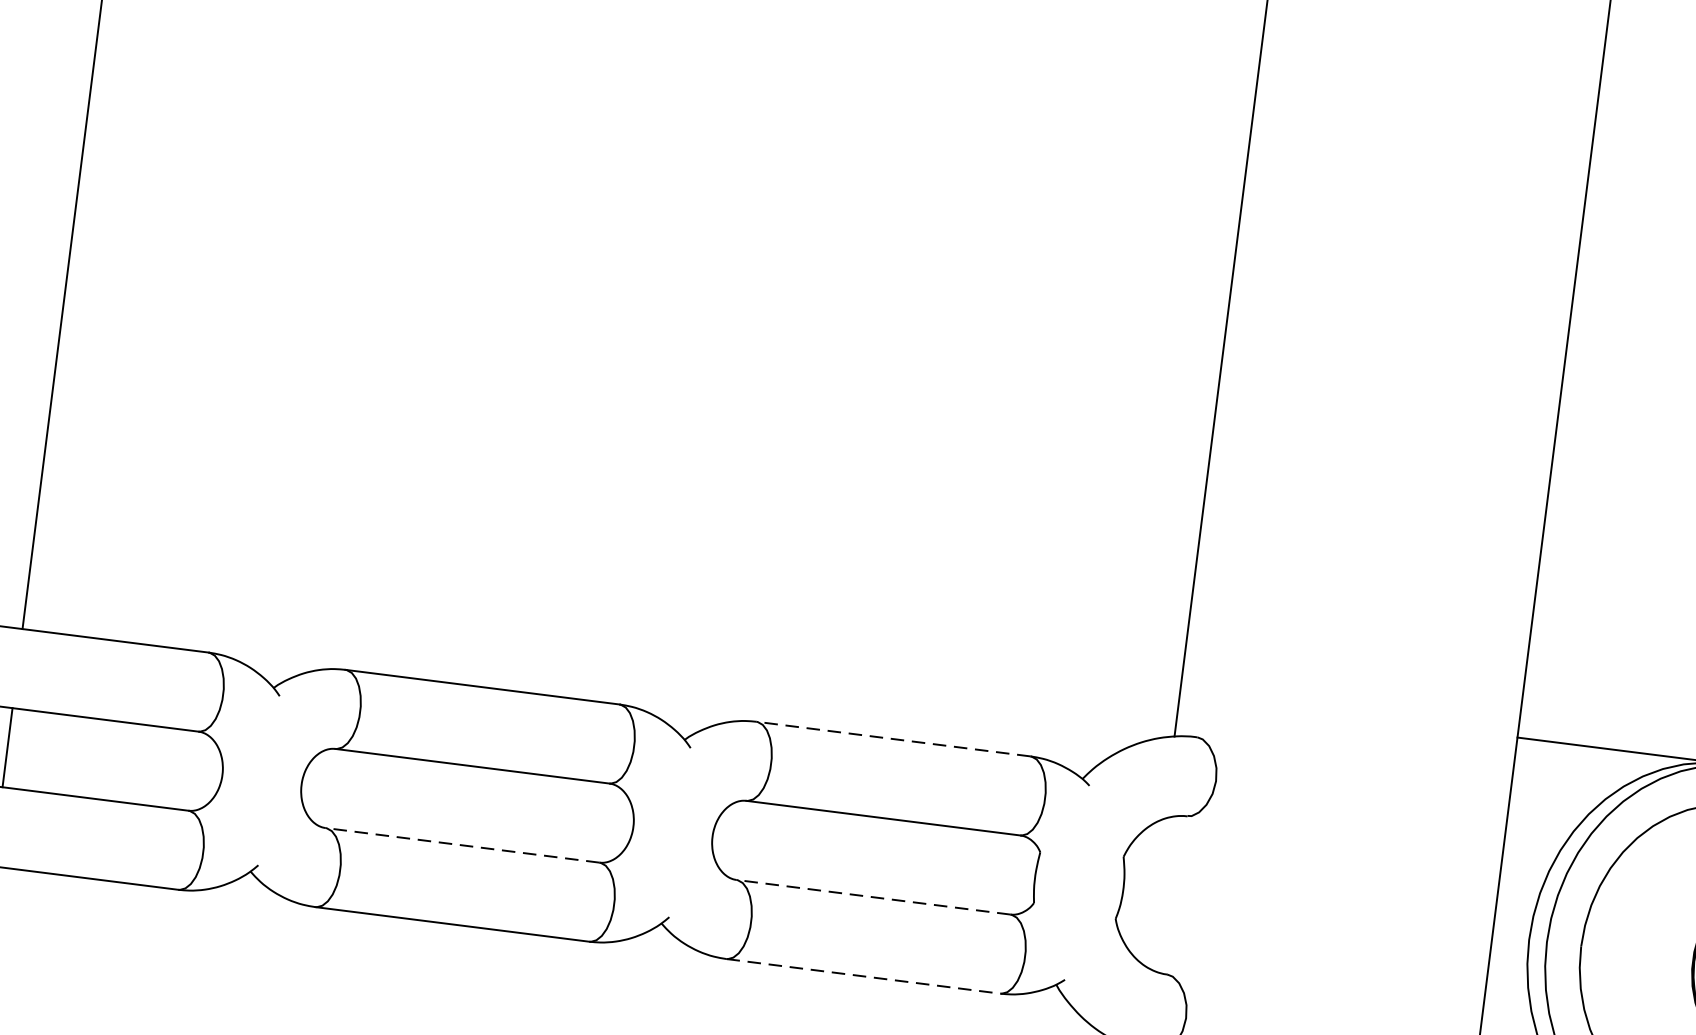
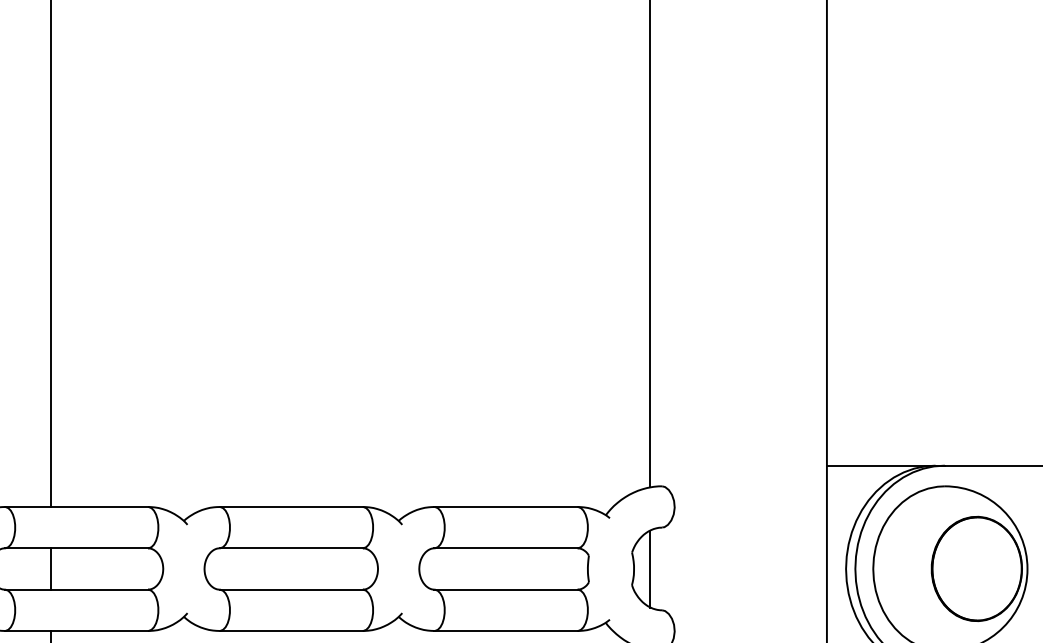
line: (894, 738) -> (506, 506), dashed -> solid
line: (462, 845) -> (291, 589), dashed -> solid
line: (1155, 891) -> (650, 568), added
line: (874, 897) -> (506, 589), dashed -> solid
line: (864, 975) -> (506, 630), dashed -> solid

